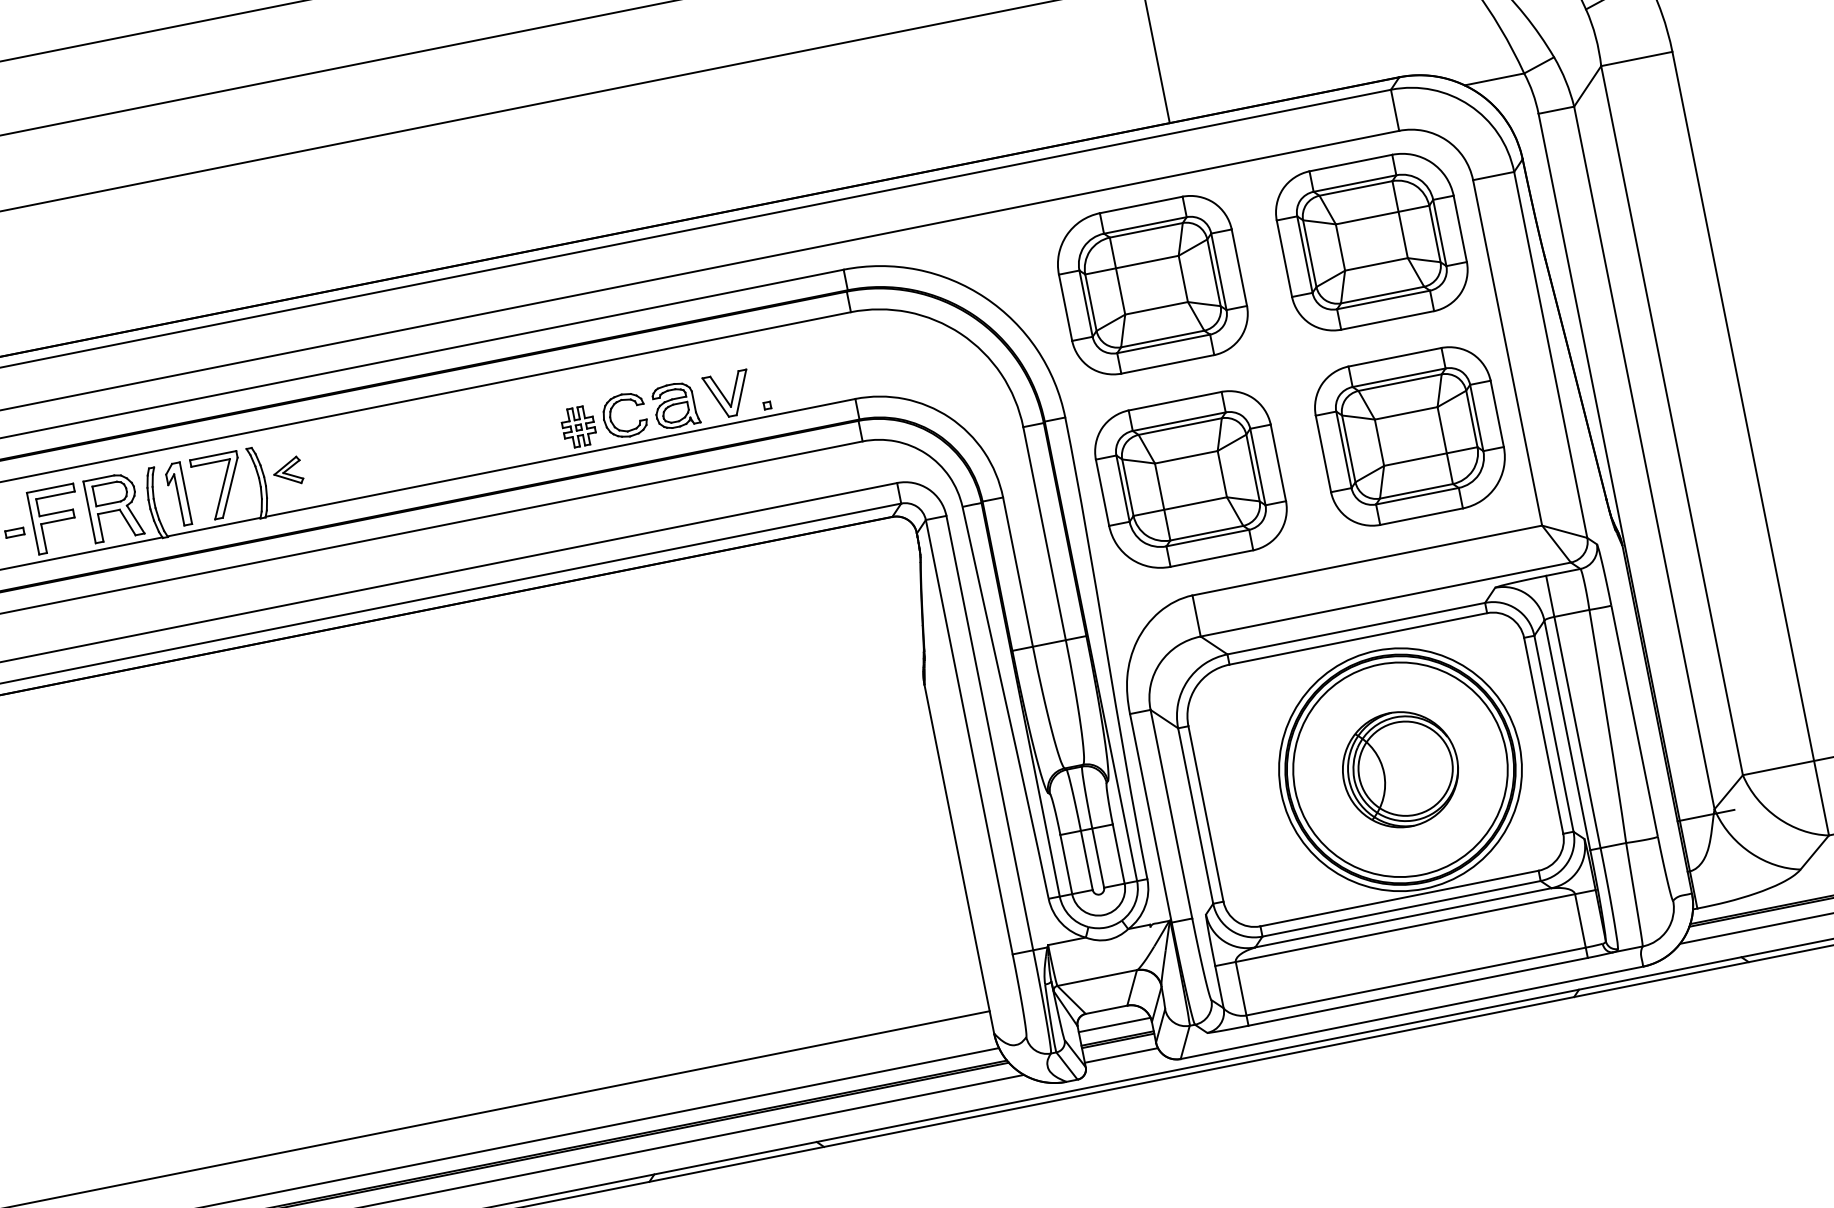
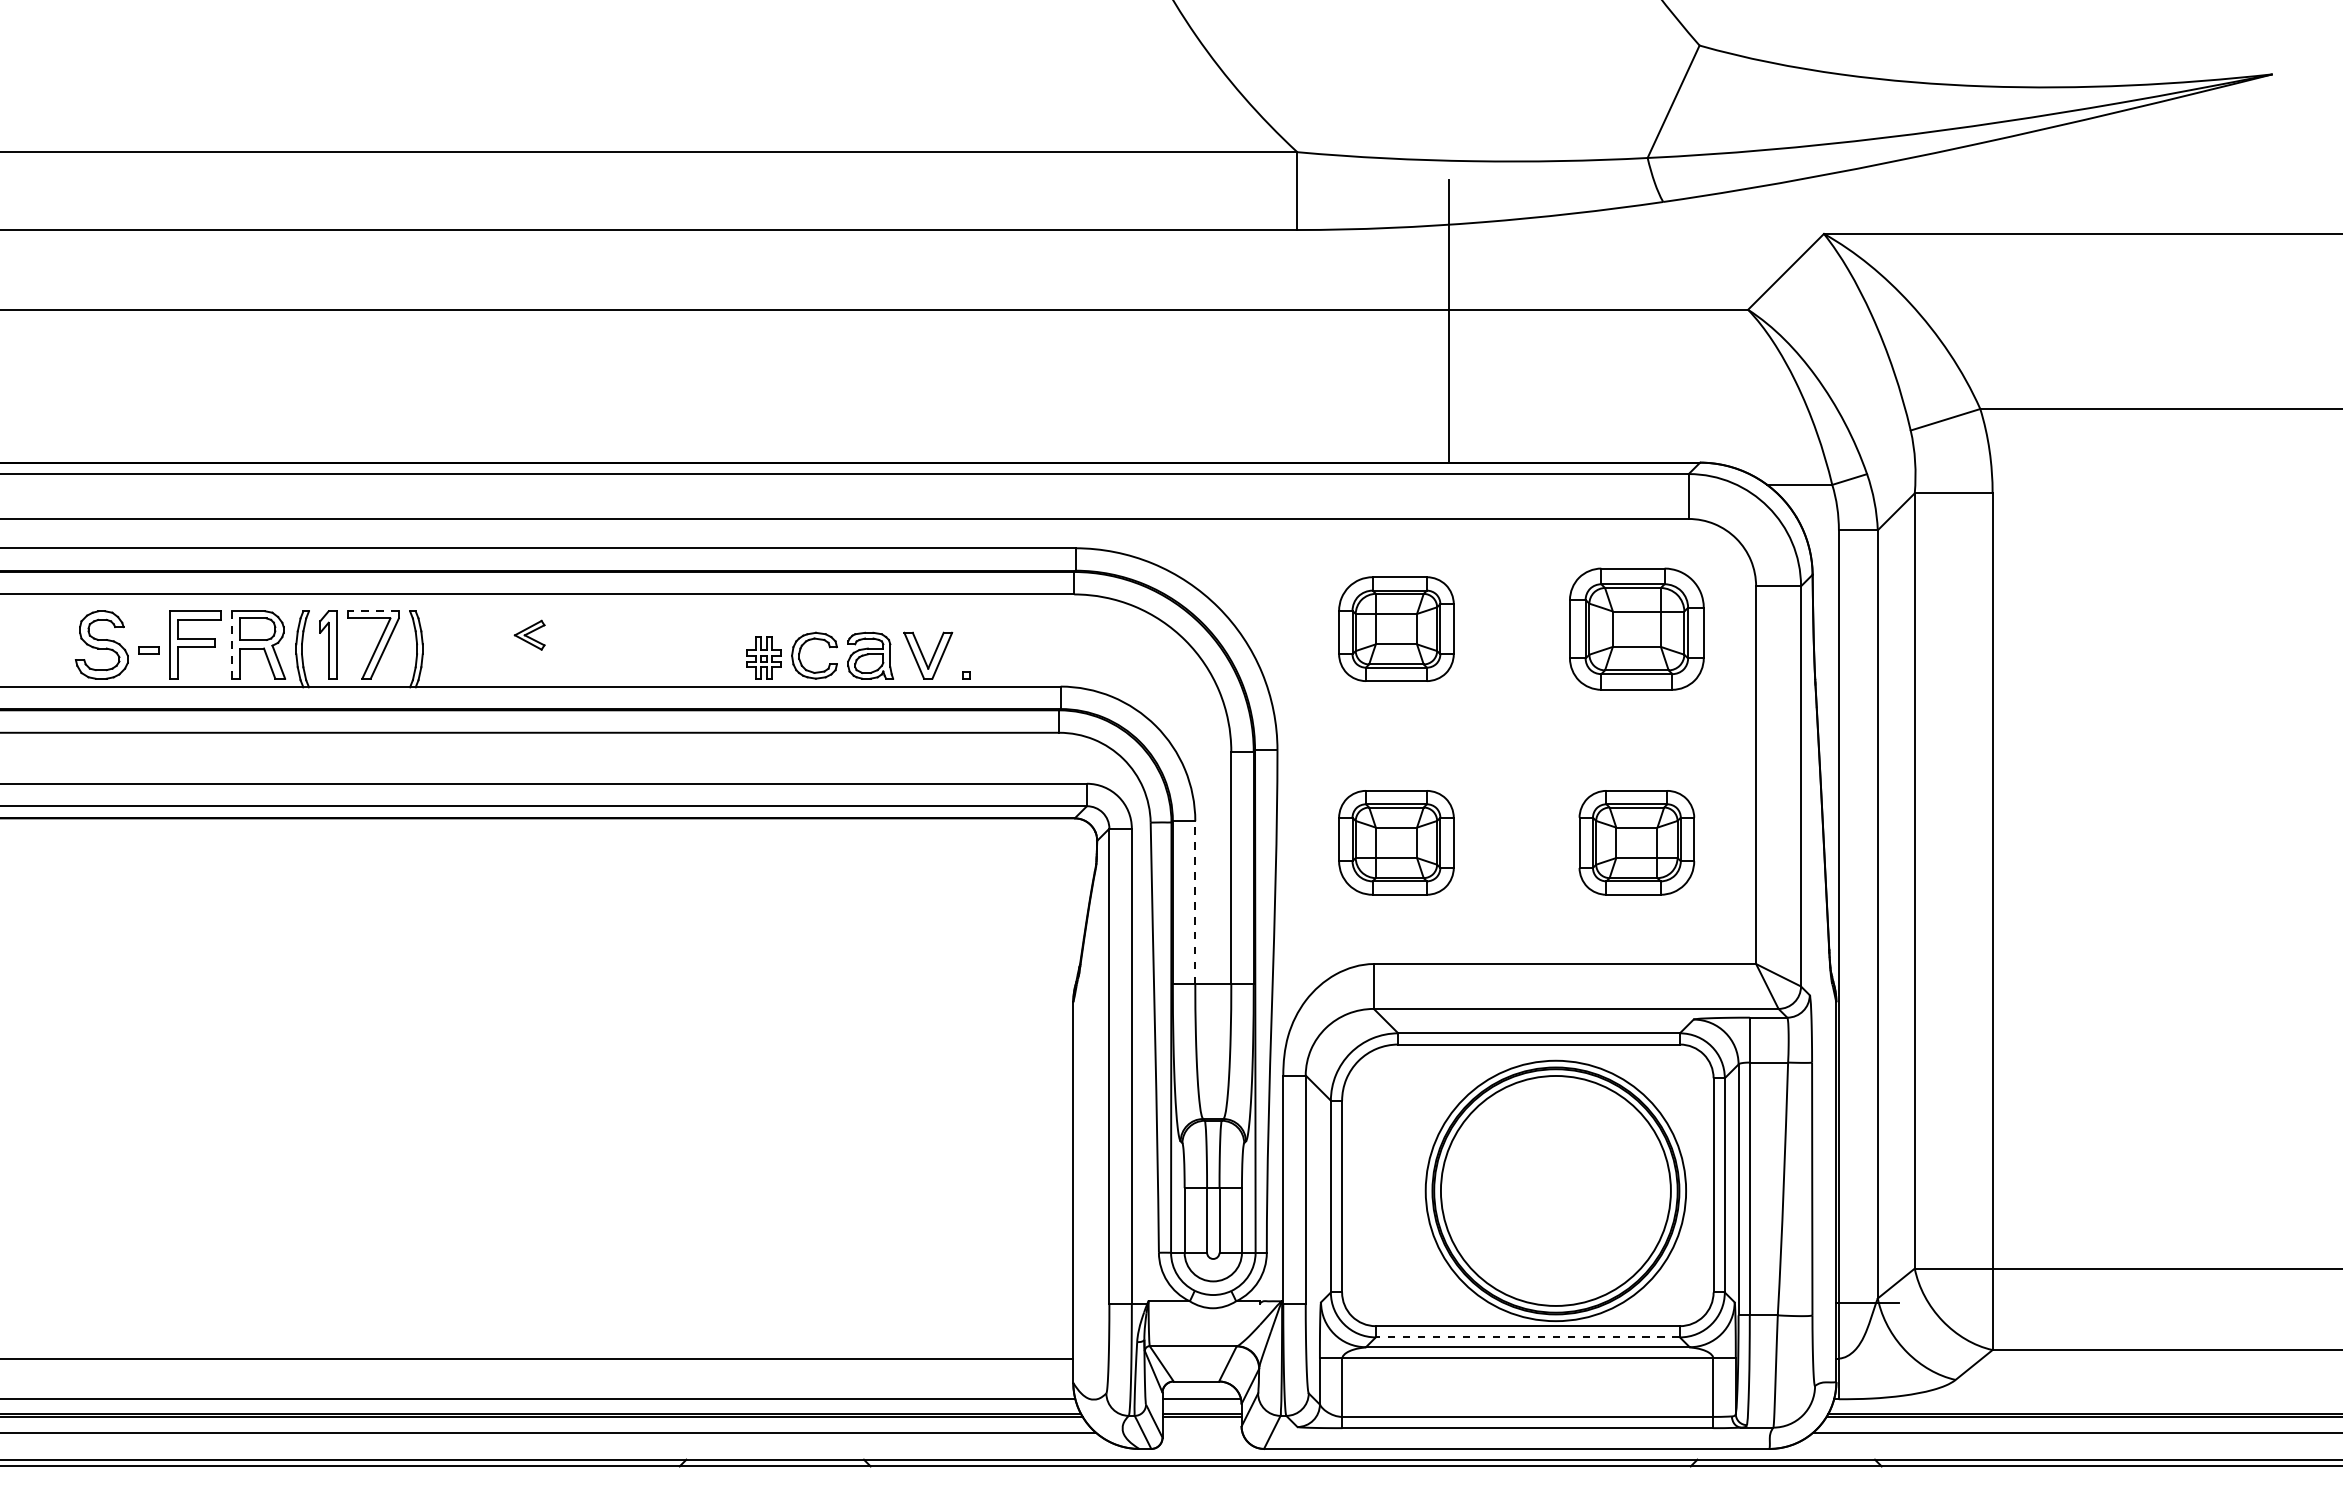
part: (1371, 240) -> (1636, 628), size x0.7
part: (1151, 284) -> (1396, 628), size x0.6
part: (1410, 436) -> (1636, 842), size x0.6
line: (213, 455) -> (373, 611), solid -> dashed
part: (287, 471) -> (529, 634), moved
part: (1191, 480) -> (1396, 842), size x0.6
line: (89, 512) -> (231, 645), solid -> dashed
line: (1018, 571) -> (1195, 902), solid -> dashed
part: (1400, 769) -> (1555, 1190), removed
line: (1401, 908) -> (1527, 1337), solid -> dashed
line: (1120, 1055) -> (1201, 1432), removed

